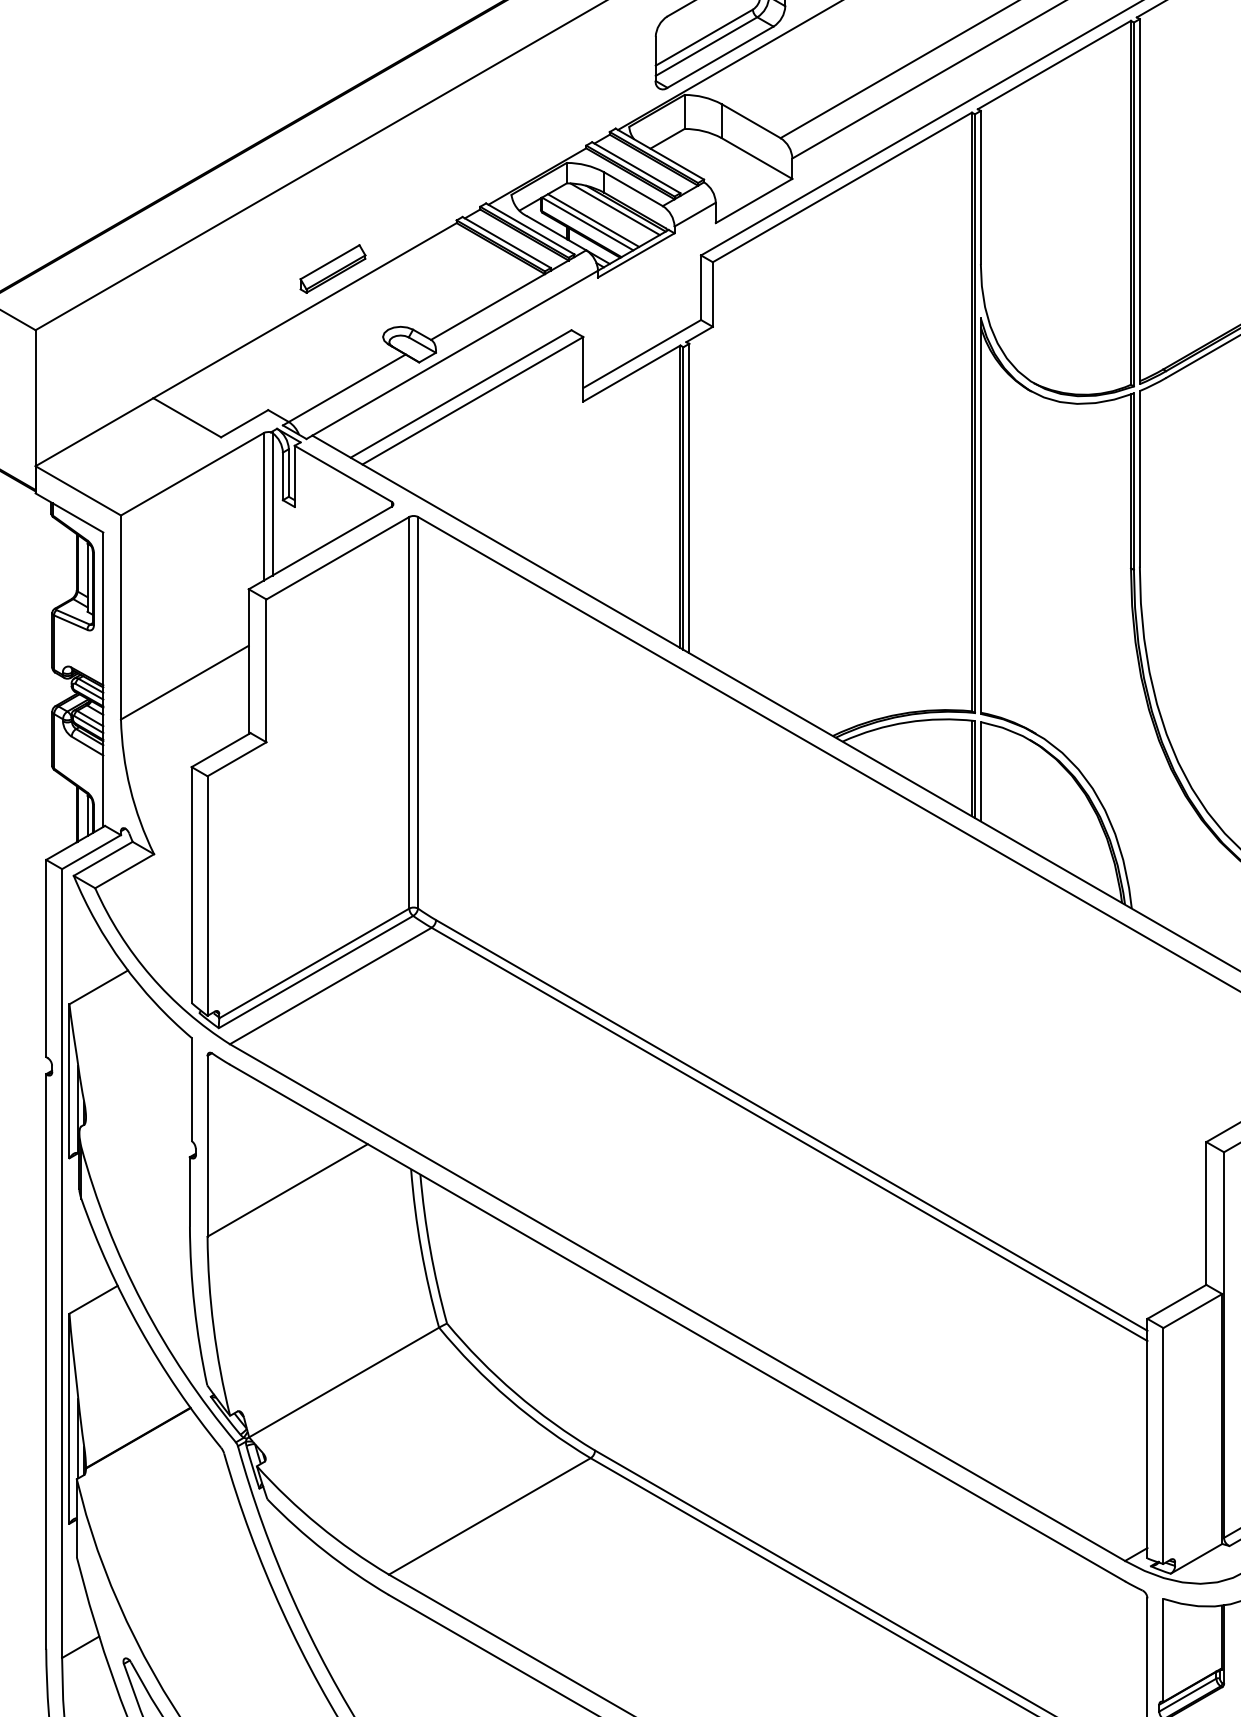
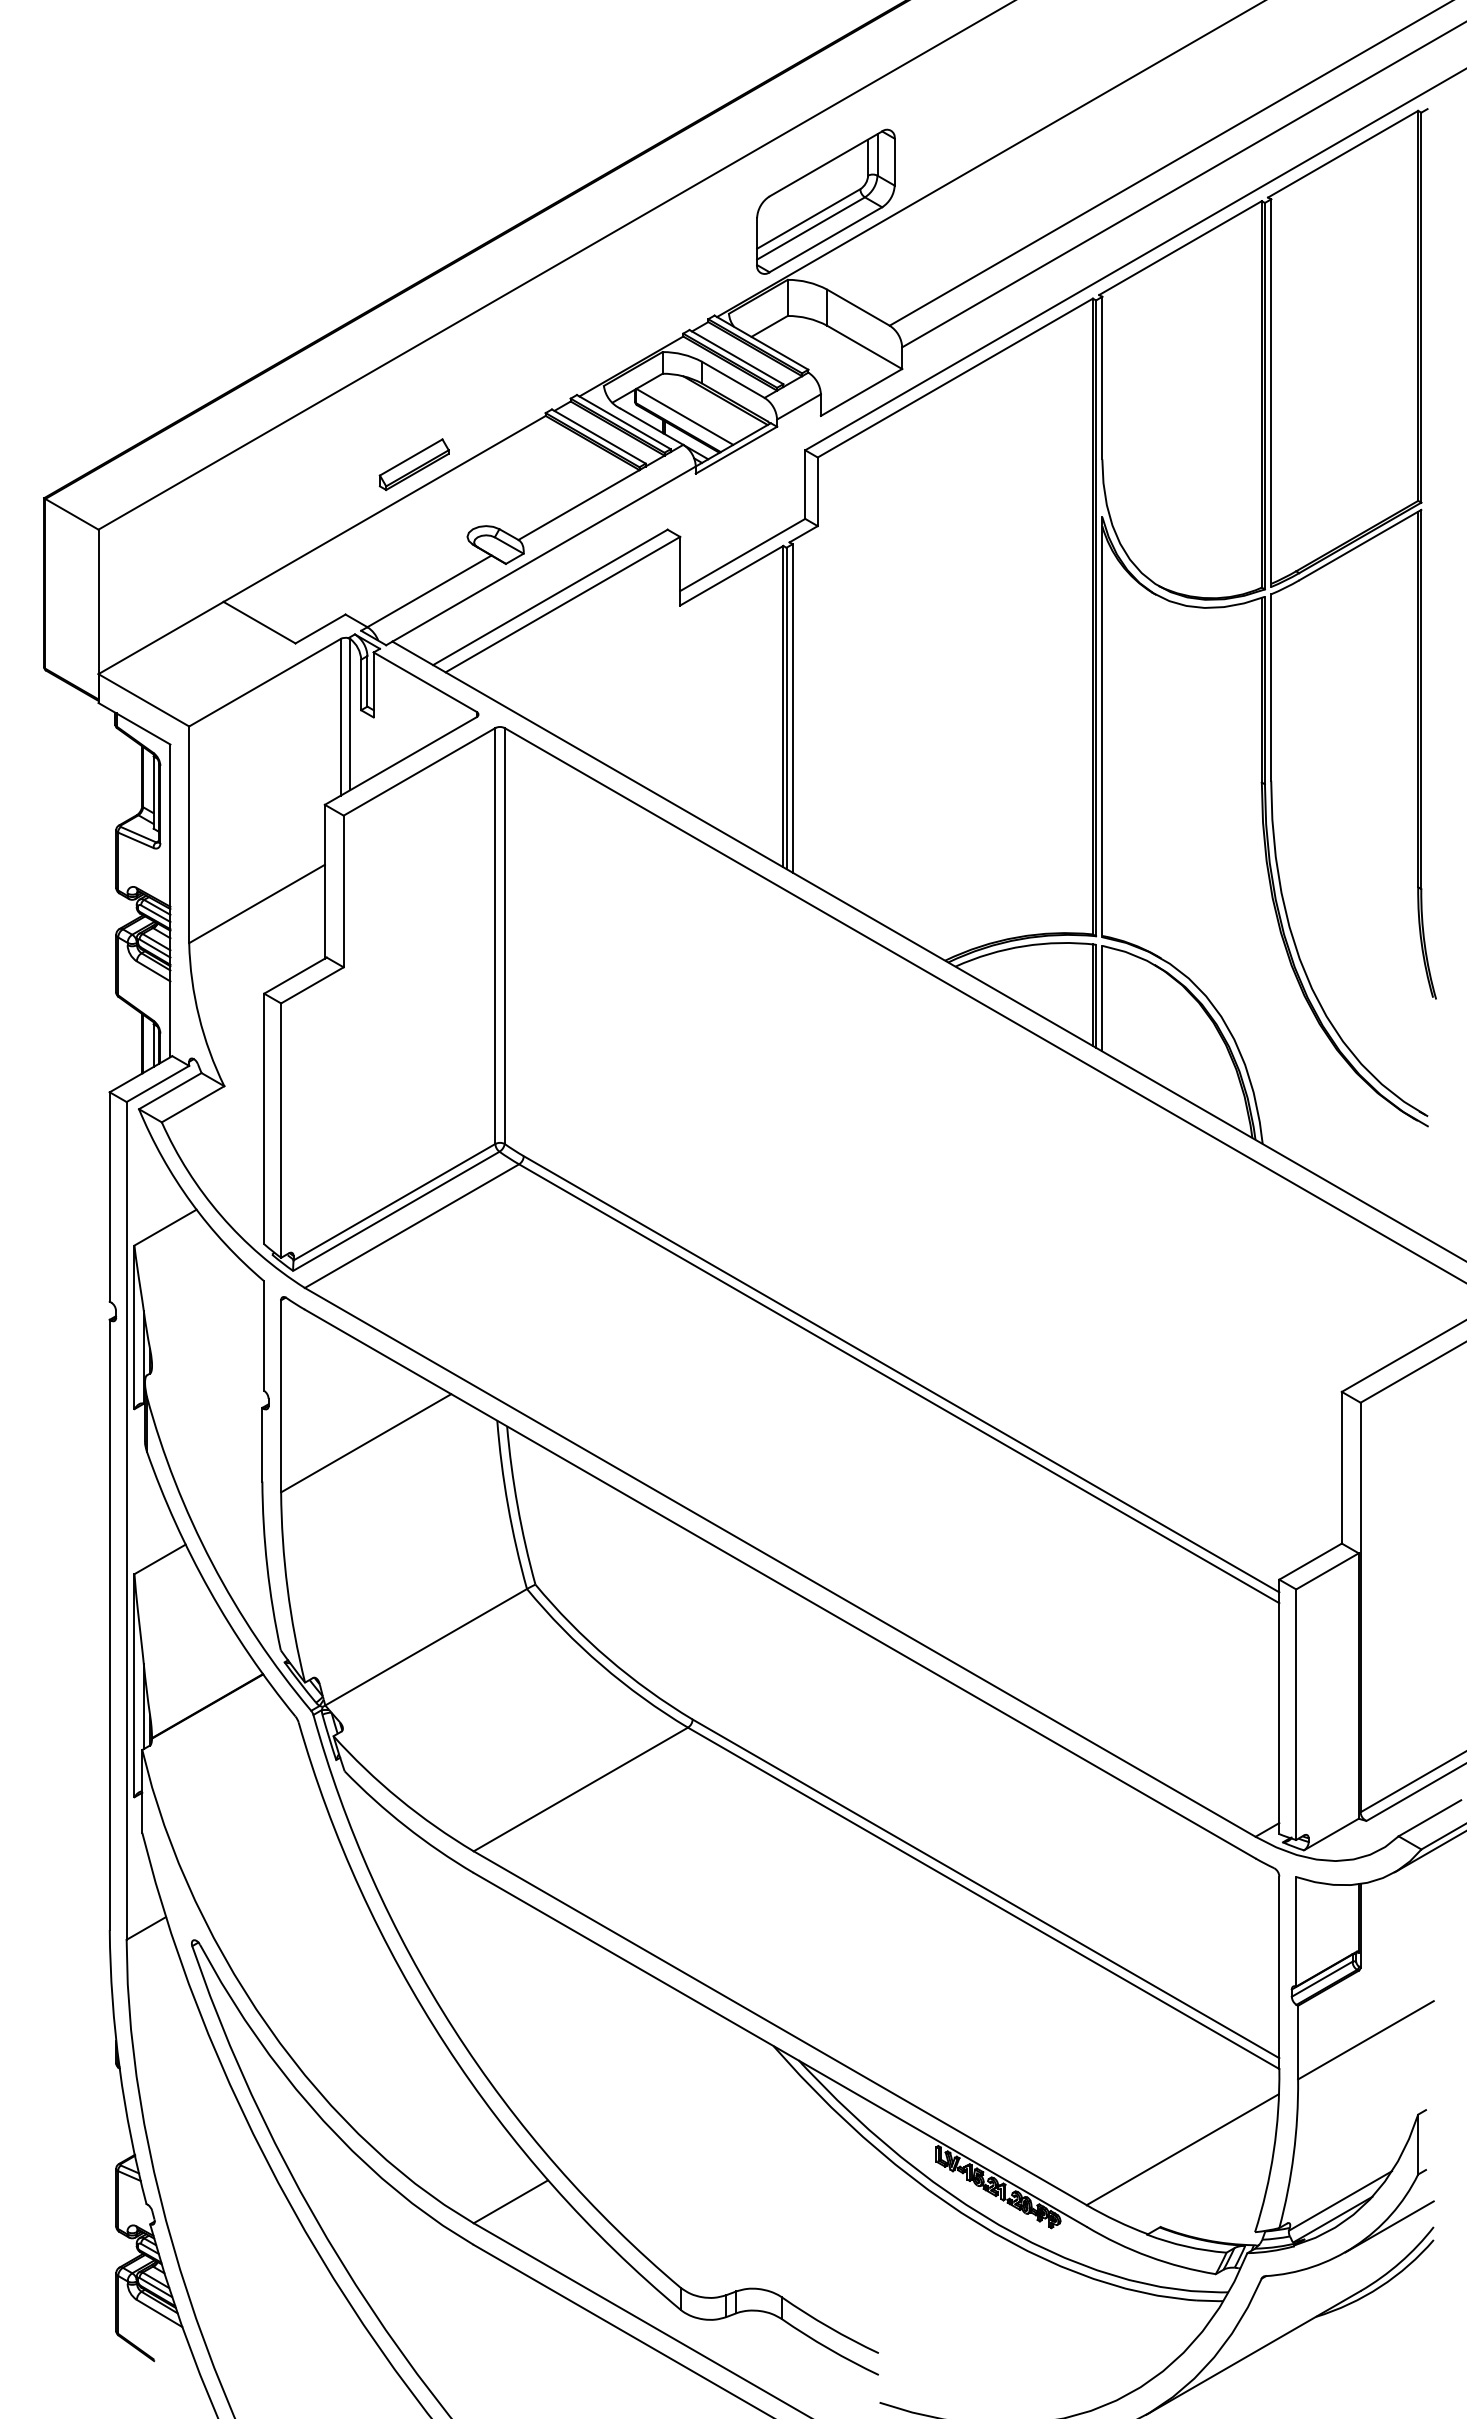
line: (614, 208) -> (713, 400), removed
line: (593, 220) -> (690, 413), removed

